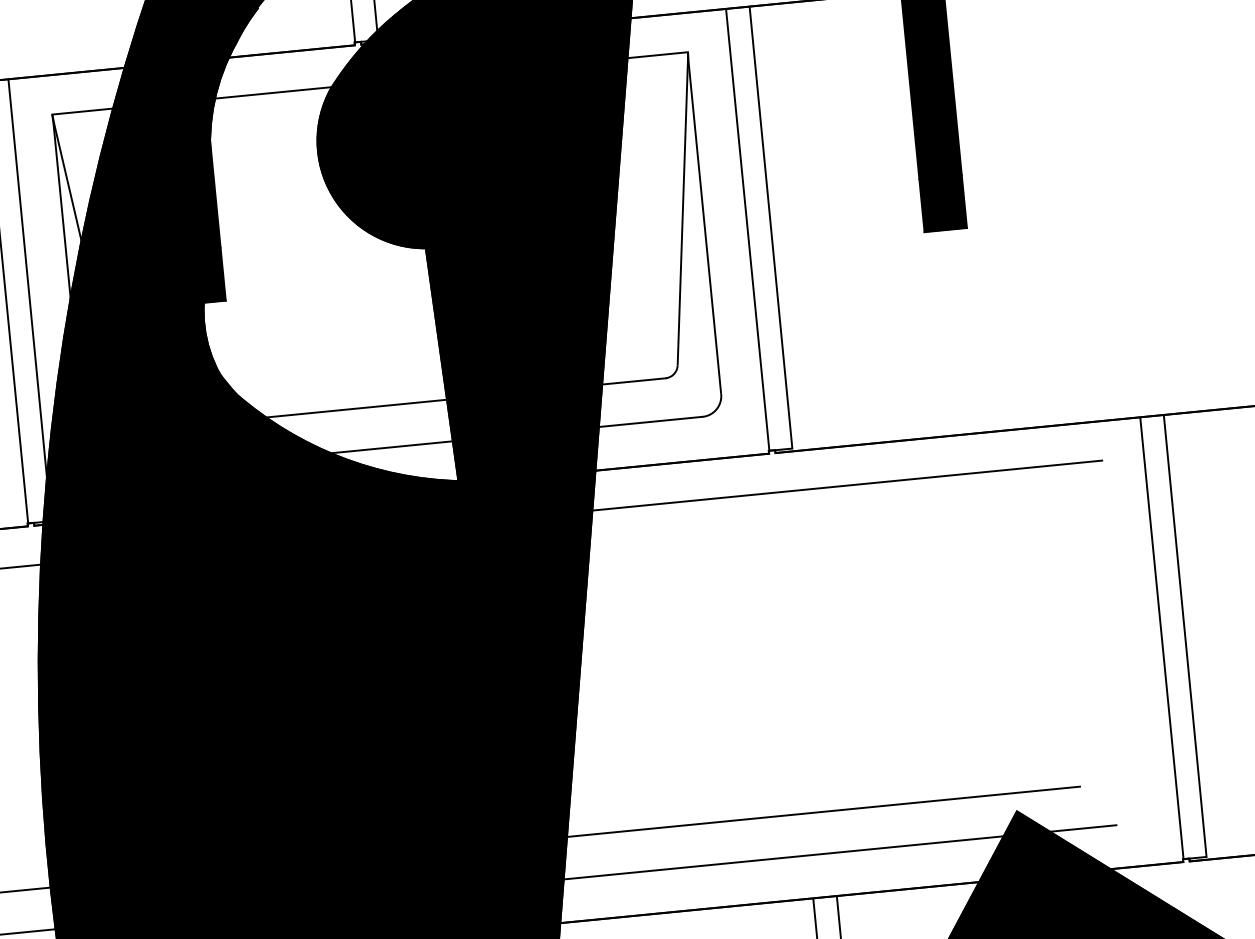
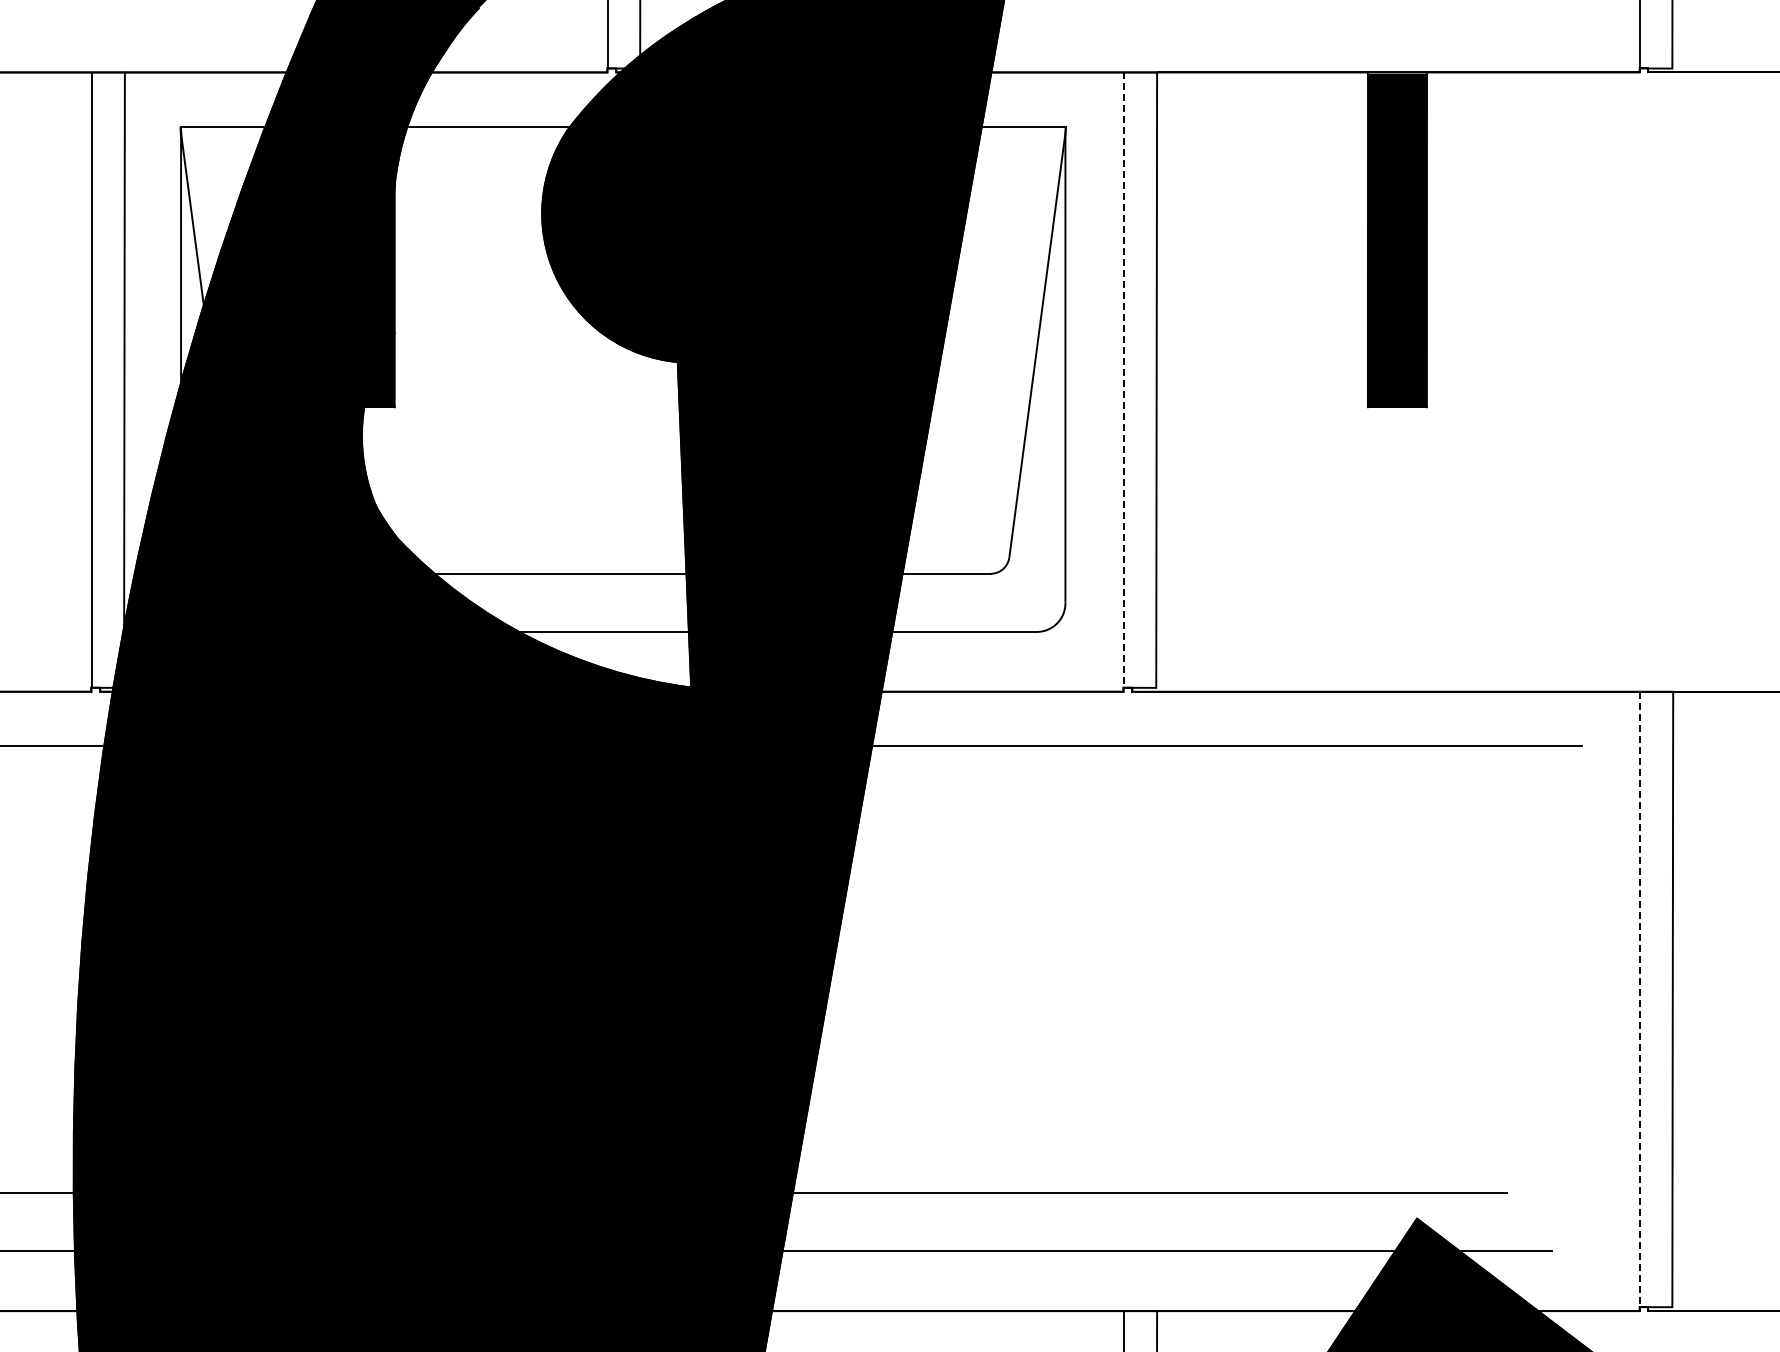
line: (747, 230) -> (1124, 380), solid -> dashed
line: (1162, 638) -> (1640, 999), solid -> dashed

